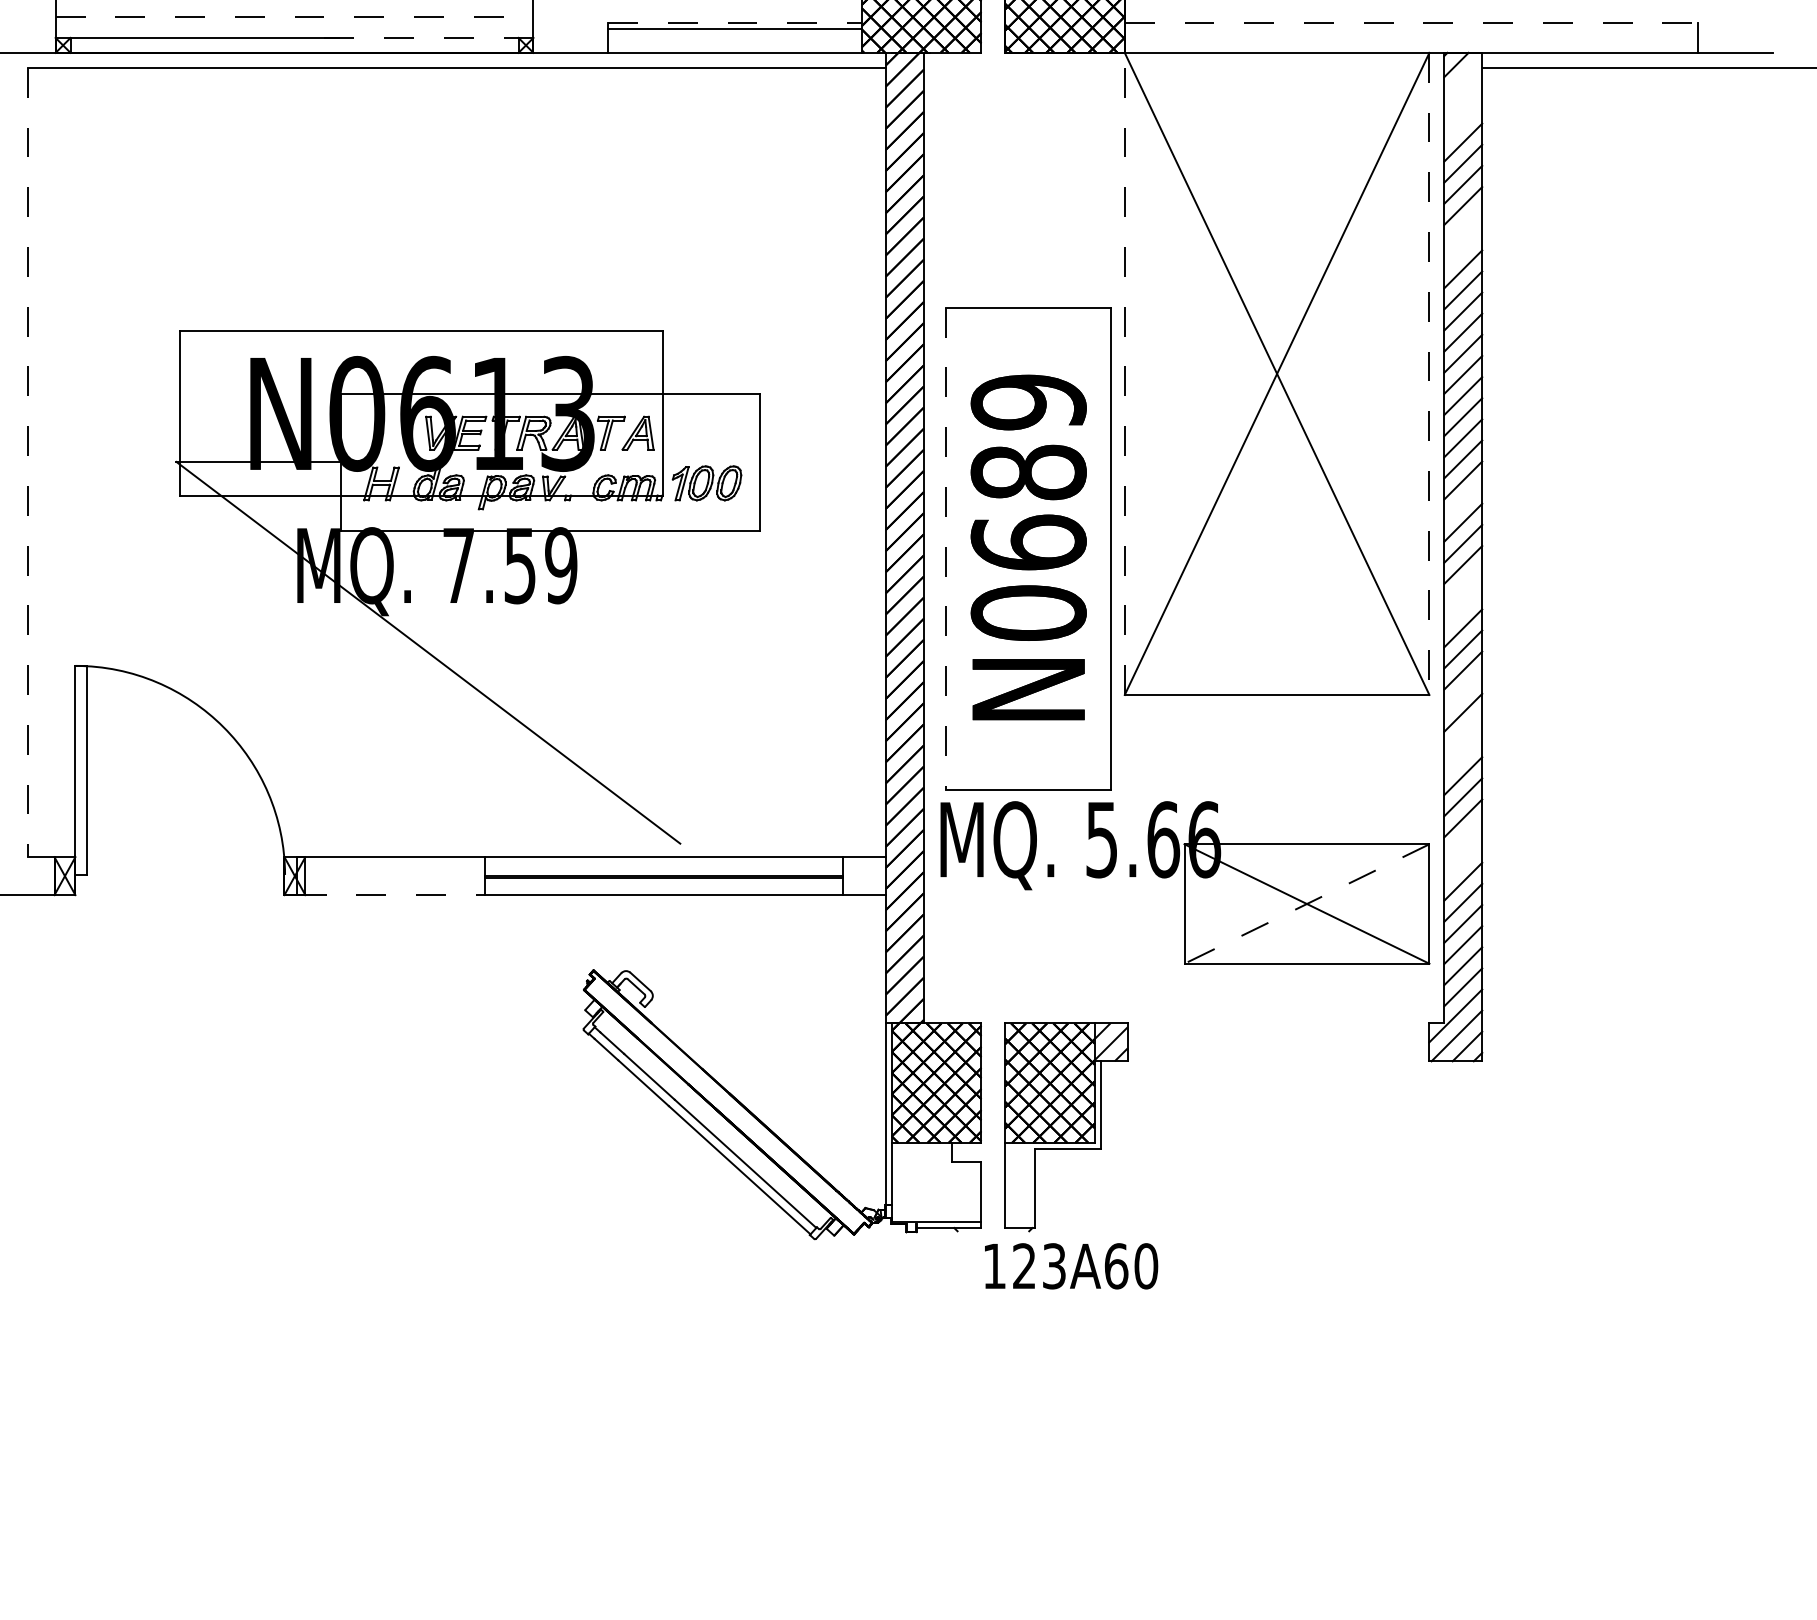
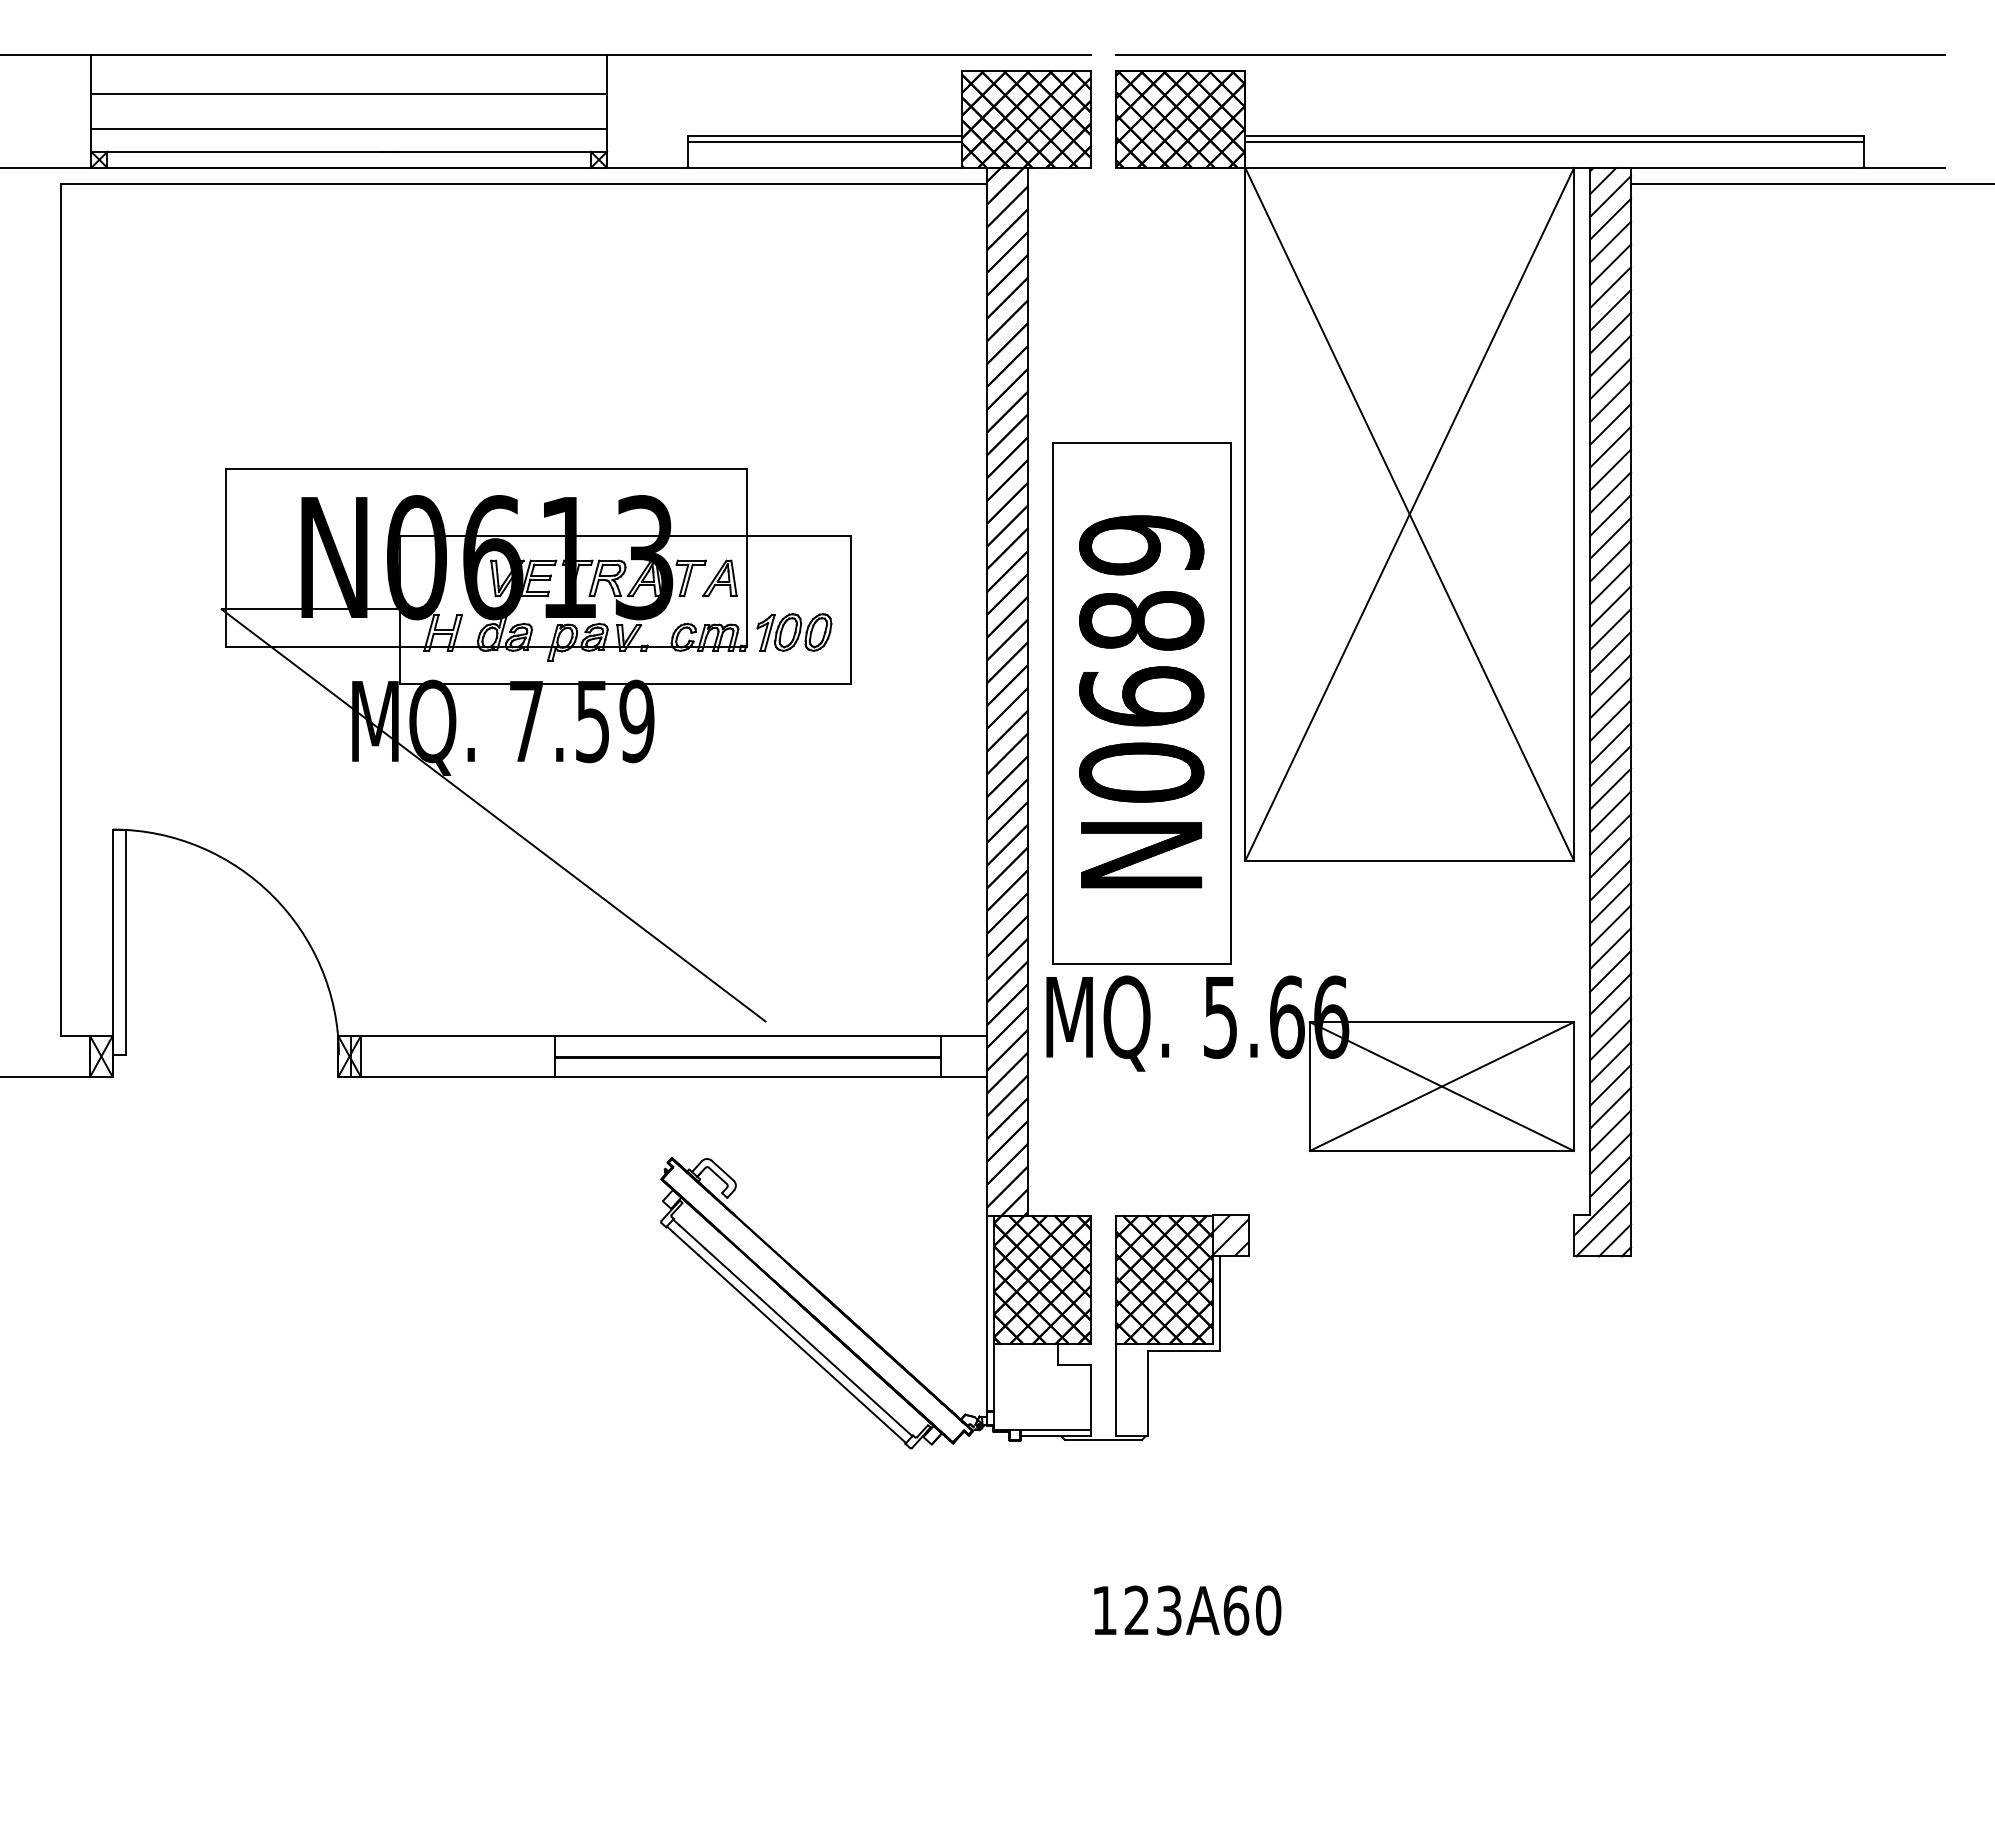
line: (294, 17) -> (349, 129), dashed -> solid
line: (734, 22) -> (824, 135), dashed -> solid
line: (1412, 22) -> (1555, 135), dashed -> solid
line: (1411, 29) -> (1554, 142), added
line: (429, 37) -> (494, 151), dashed -> solid
line: (1463, 78) -> (1610, 195), added
line: (1463, 99) -> (1610, 218), added
line: (1463, 121) -> (1610, 241), added
line: (1463, 226) -> (1610, 355), added
line: (1463, 247) -> (1610, 378), added
line: (1124, 373) -> (1245, 514), dashed -> solid
line: (1429, 373) -> (1574, 514), dashed -> solid
line: (28, 462) -> (61, 610), dashed -> solid
line: (1463, 500) -> (1610, 651), added
line: (946, 549) -> (1052, 703), dashed -> solid
line: (1463, 585) -> (1610, 742), added
line: (1463, 606) -> (1610, 765), added
line: (1463, 690) -> (1610, 856), added
line: (1463, 733) -> (1610, 902), added
line: (1463, 754) -> (1610, 925), added
line: (1463, 839) -> (1610, 1016), added
line: (1463, 860) -> (1610, 1039), added
line: (391, 894) -> (453, 1076), dashed -> solid
line: (1306, 903) -> (1441, 1086), dashed -> solid
line: (993, 1231) -> (1103, 1439), added
text: (1071, 1266) -> (1187, 1610), moved

